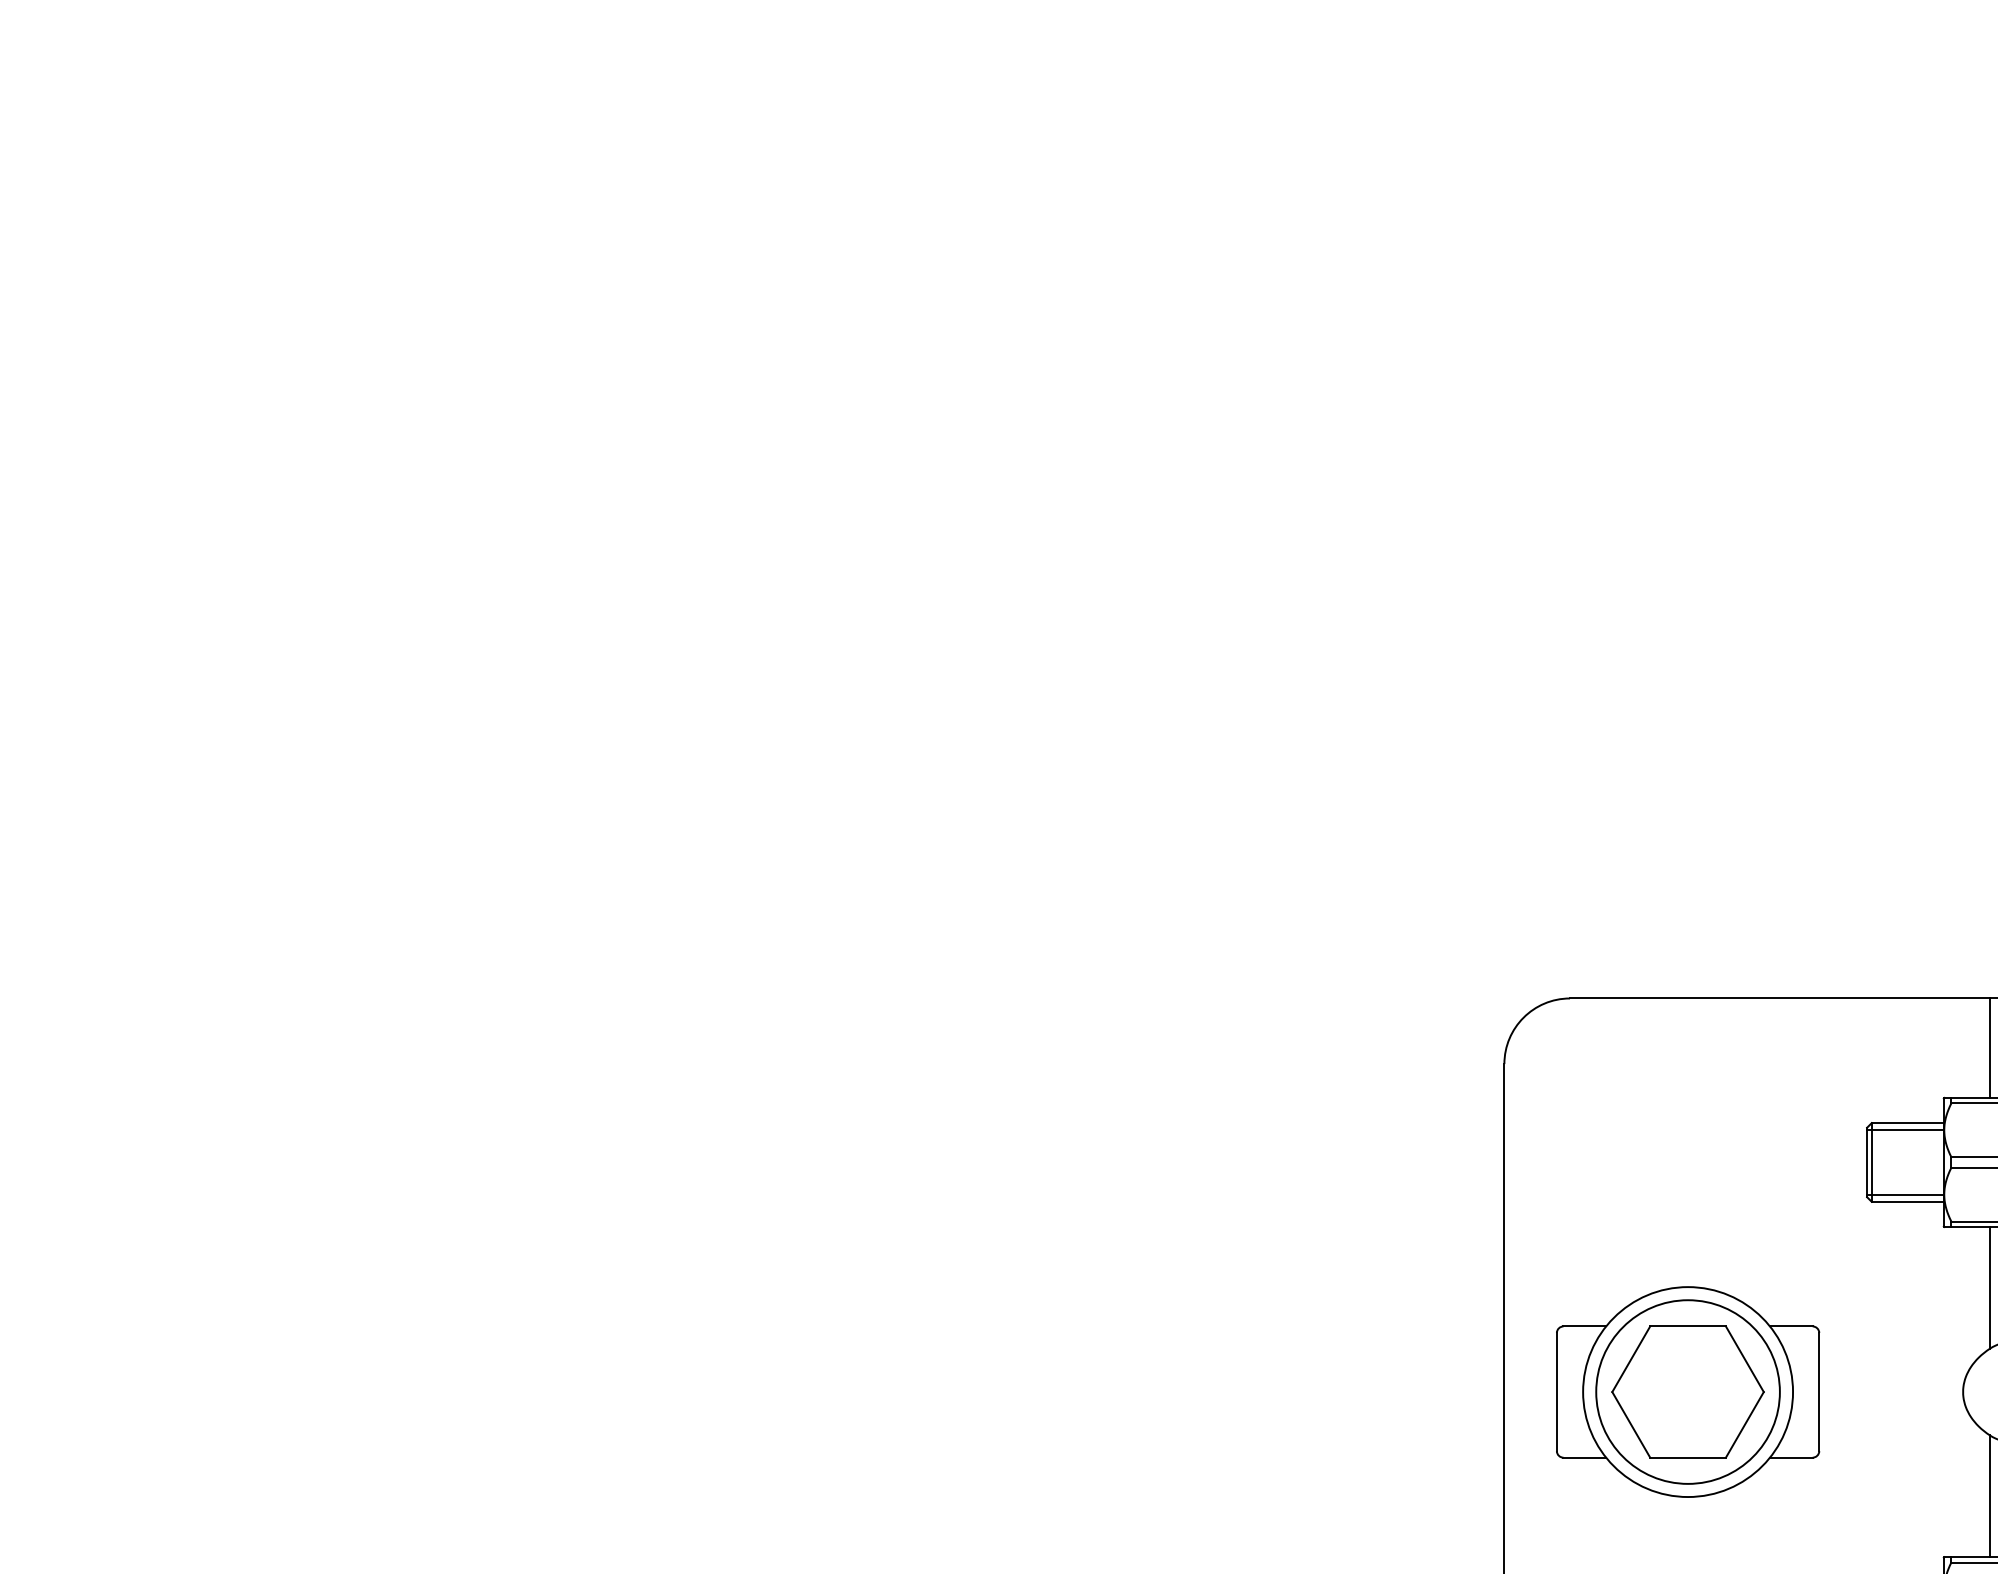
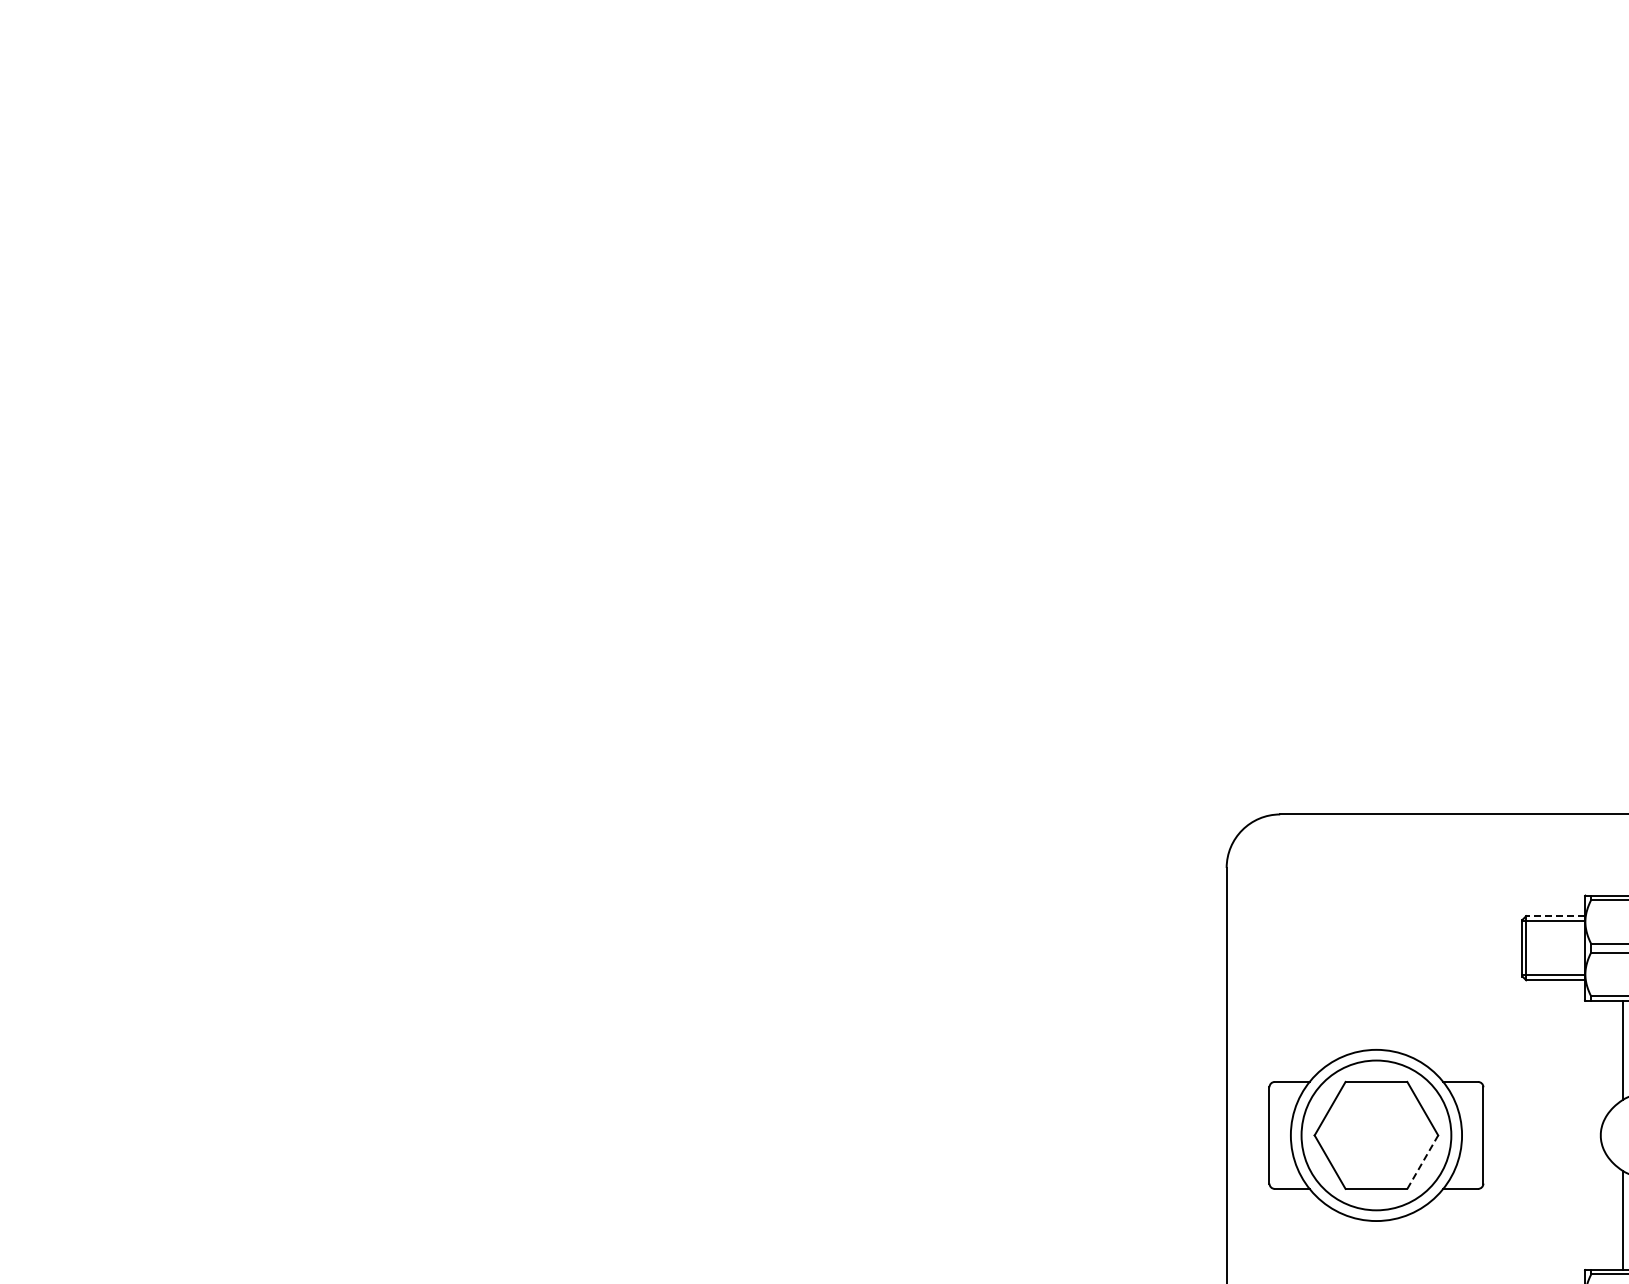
line: (1989, 1047) -> (1622, 854), removed
line: (1907, 1123) -> (1555, 916), solid -> dashed
line: (1744, 1425) -> (1422, 1162), solid -> dashed

